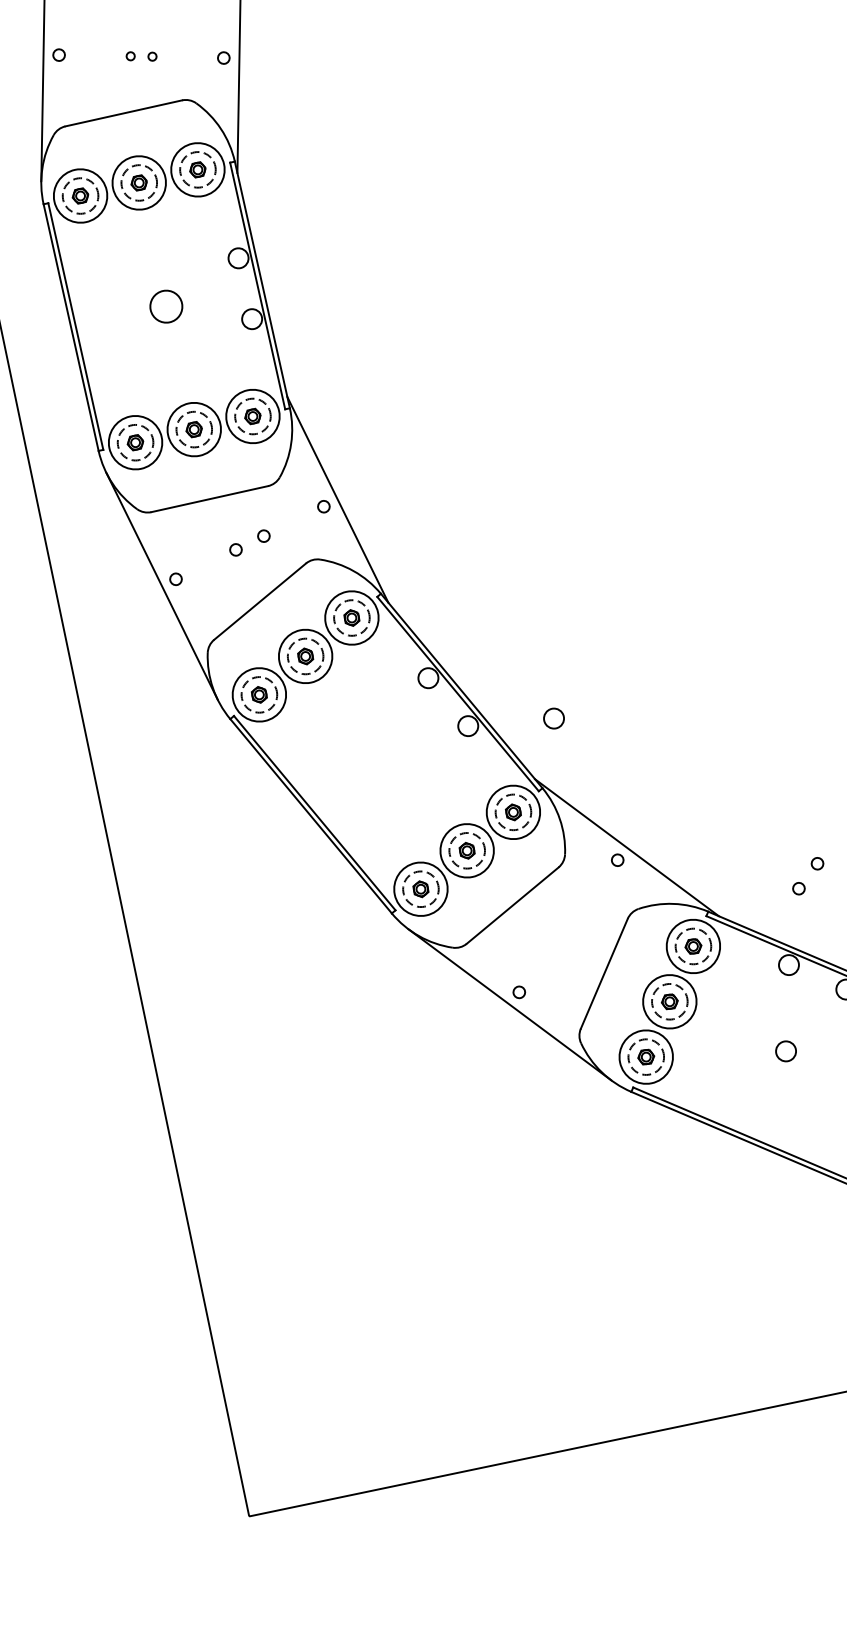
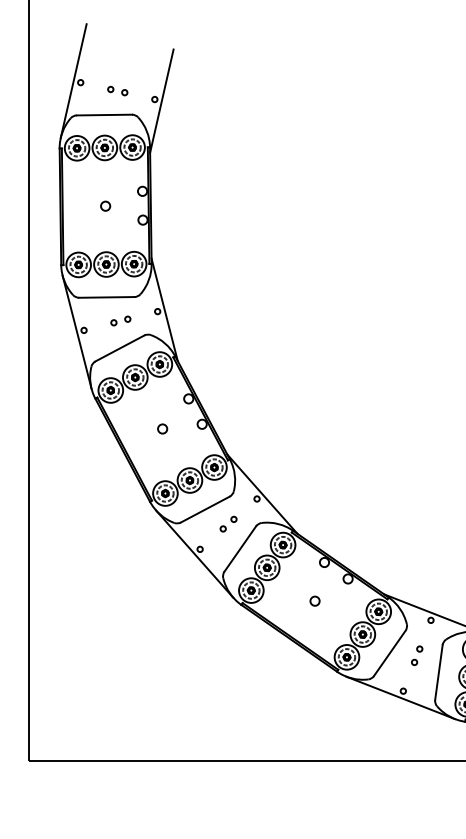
part: (140, 55) -> (117, 90), size x1.43
circle: (166, 304) -> (105, 205), size x0.62
circle: (553, 717) -> (162, 428), moved
part: (807, 874) -> (228, 523), moved

